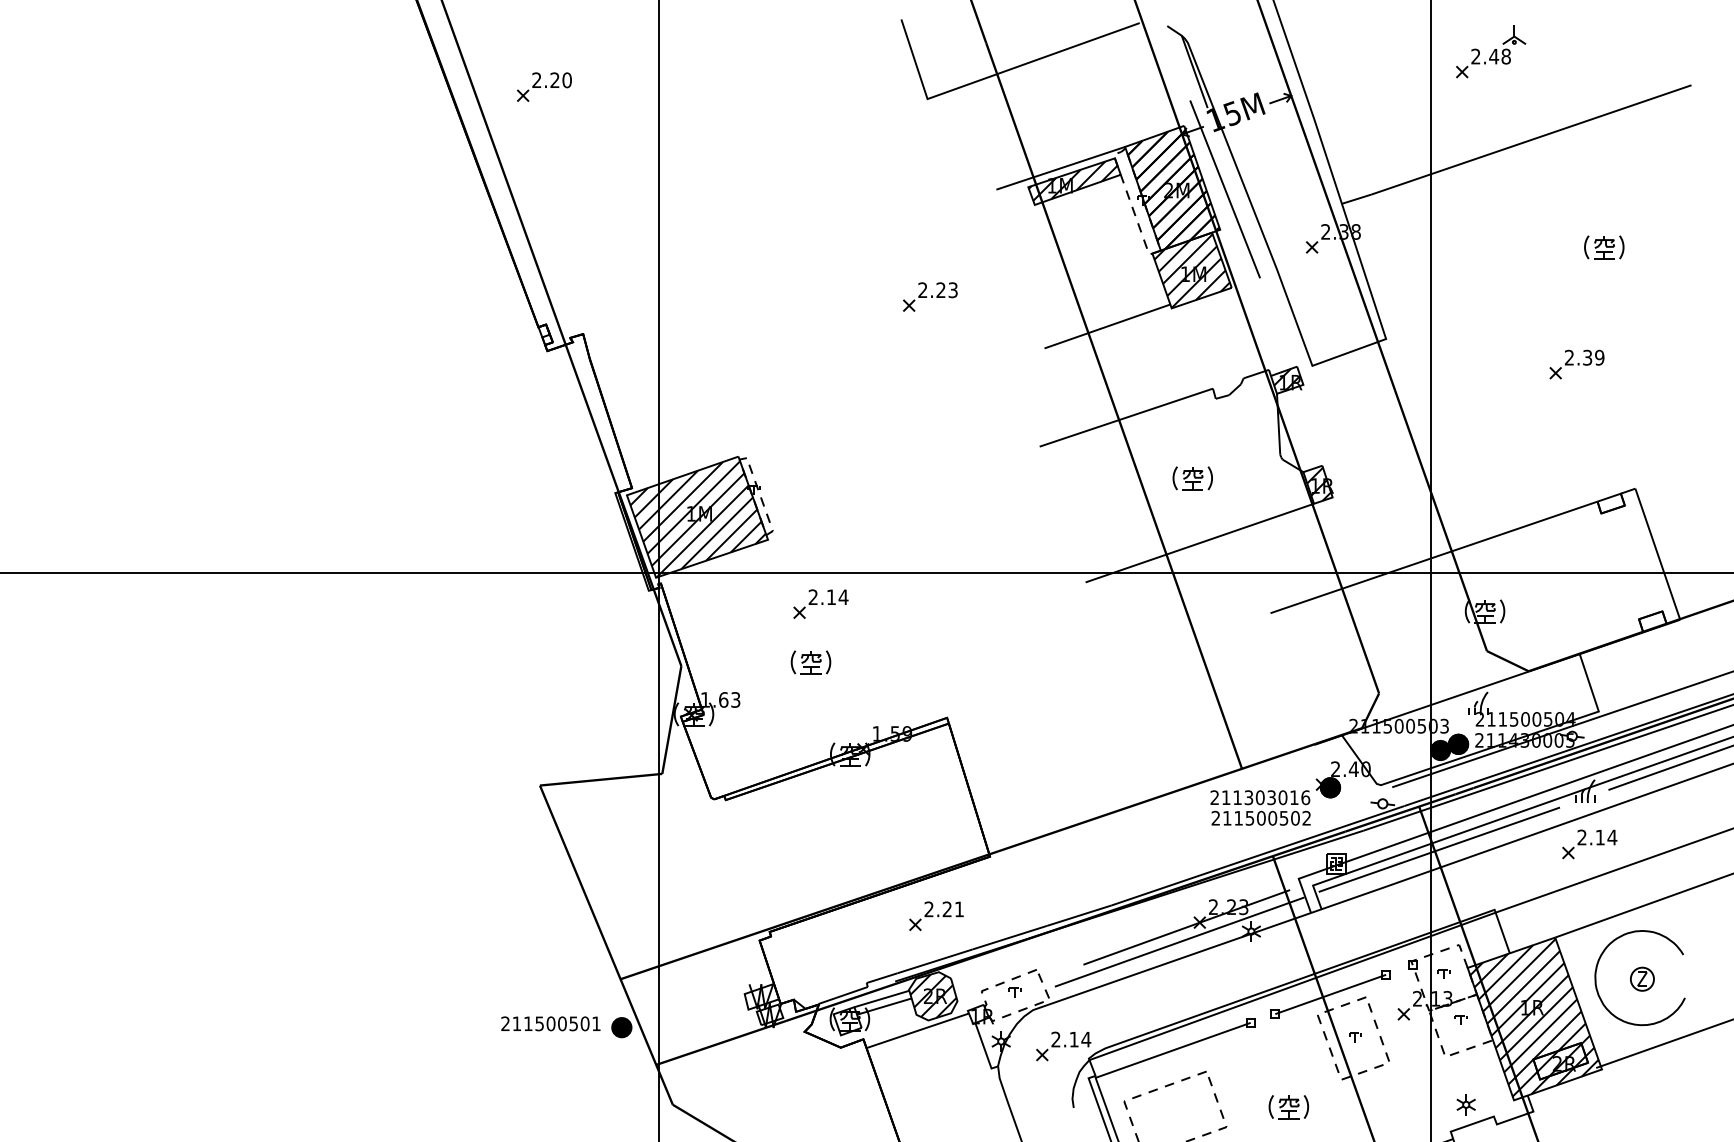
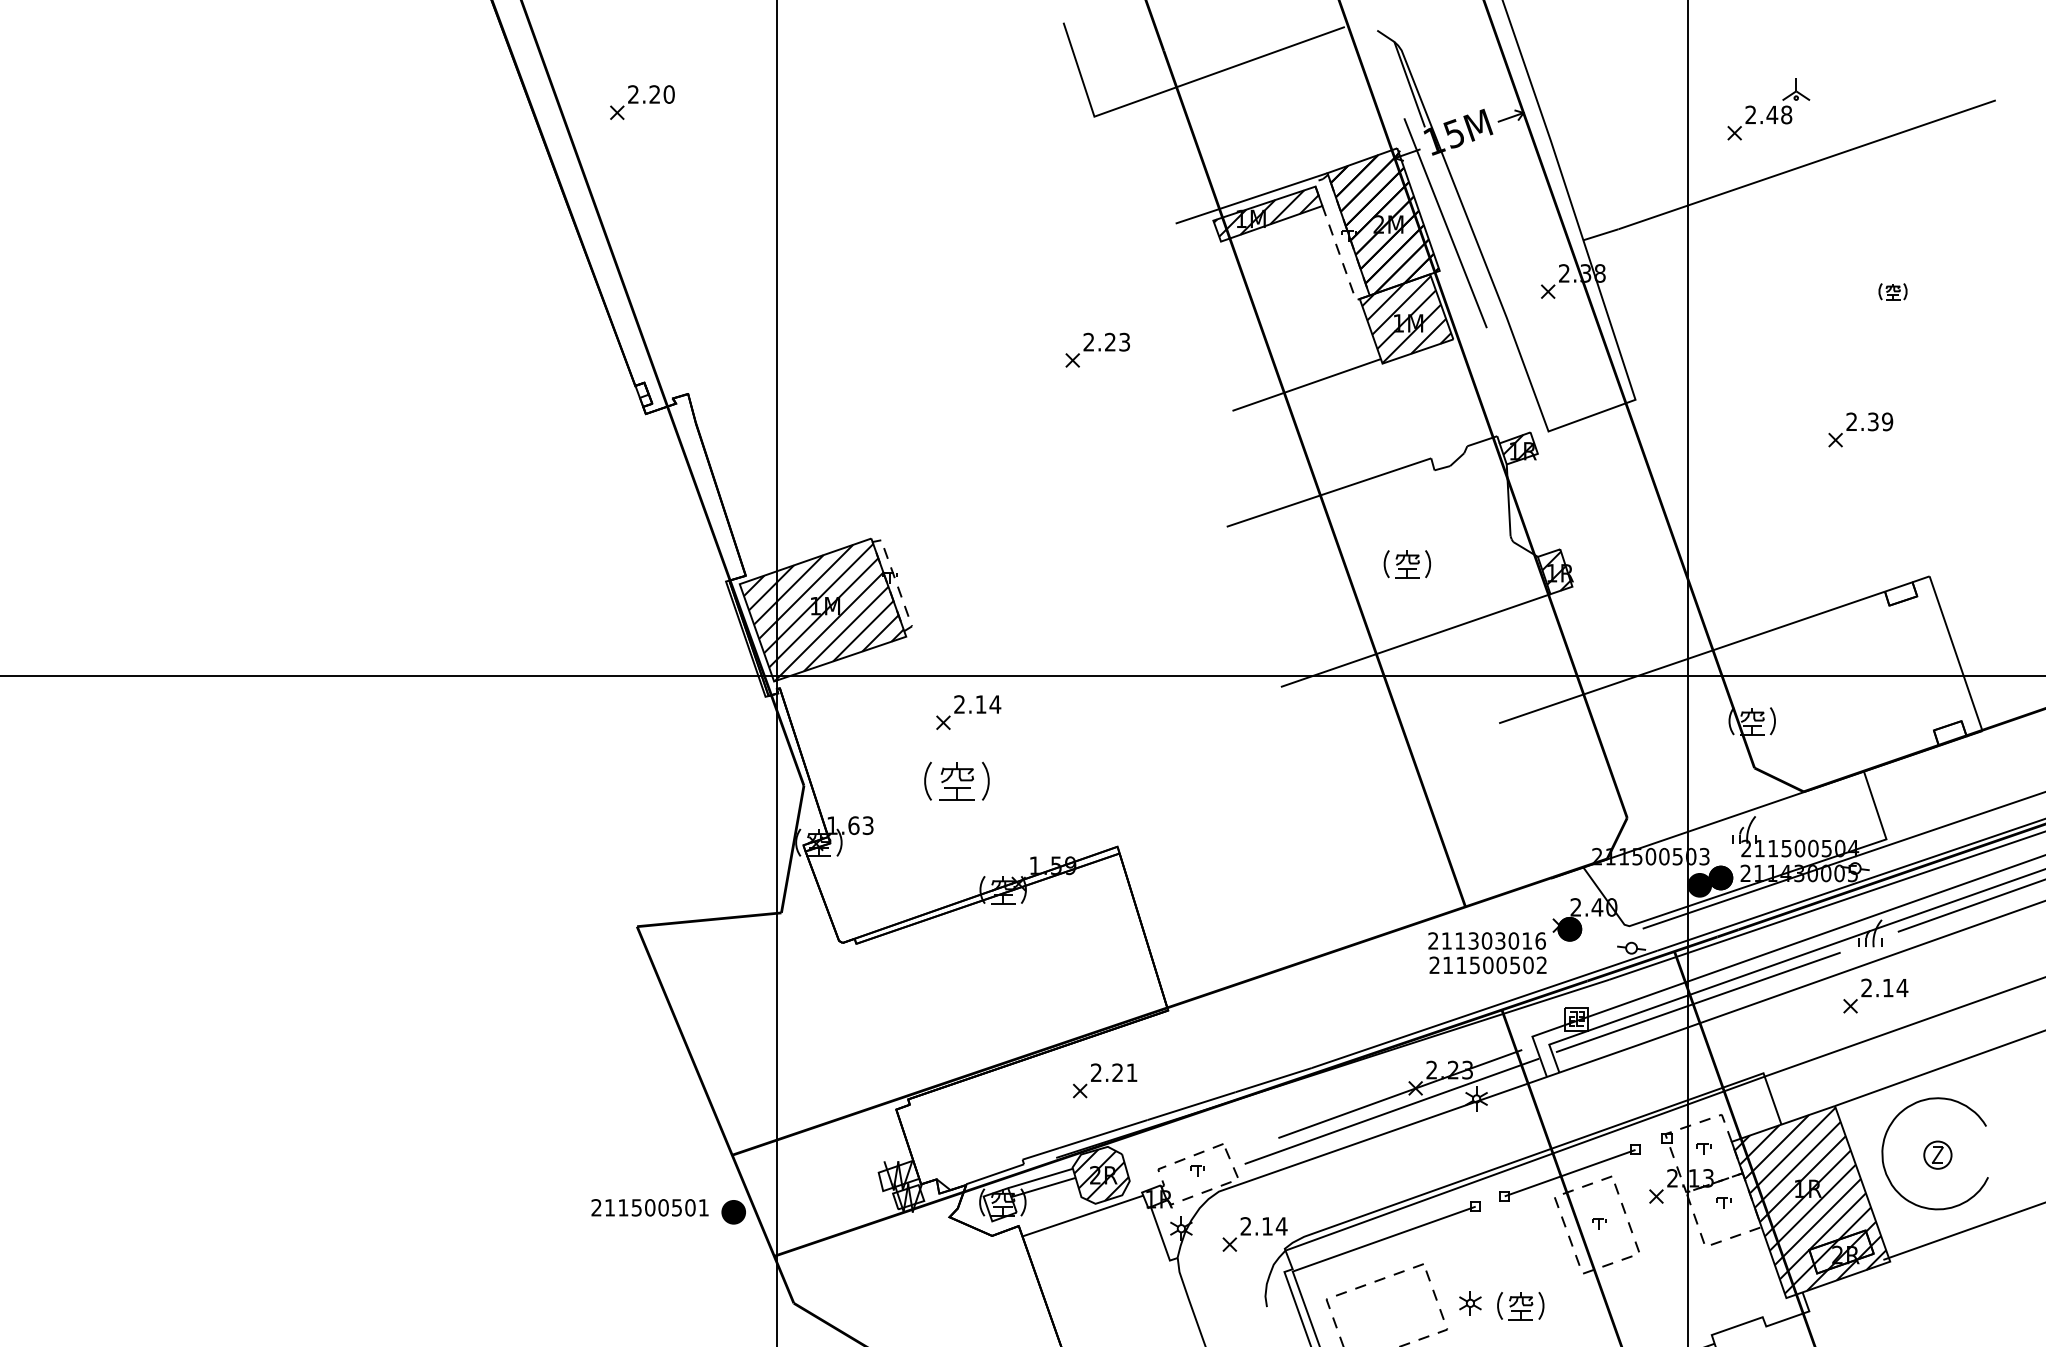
part: (1491, 51) -> (1769, 108), moved
part: (1604, 247) -> (1893, 291), size x0.6
part: (810, 662) -> (956, 781), size x1.4
part: (1465, 1104) -> (1469, 1302), moved

